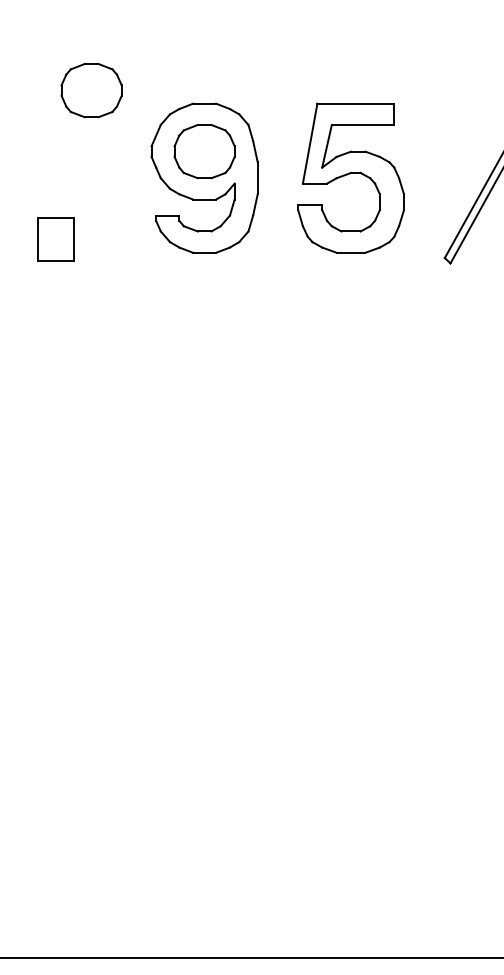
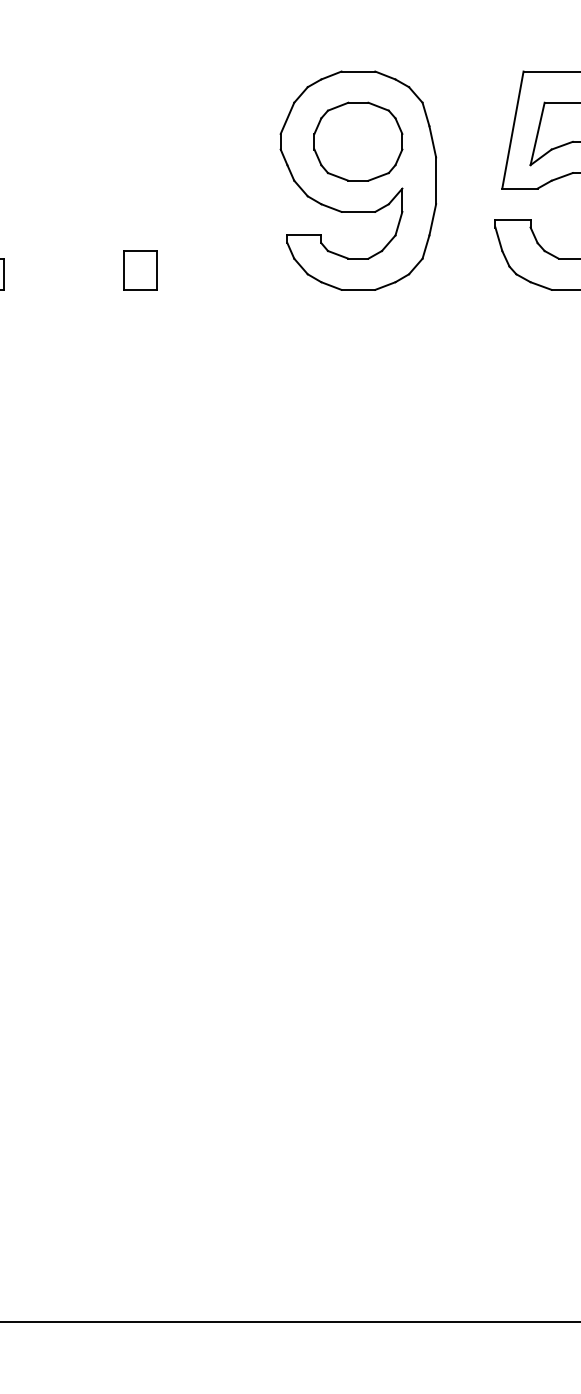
part: (91, 90) -> (192, 52), removed
part: (55, 239) -> (140, 270), size x0.62

